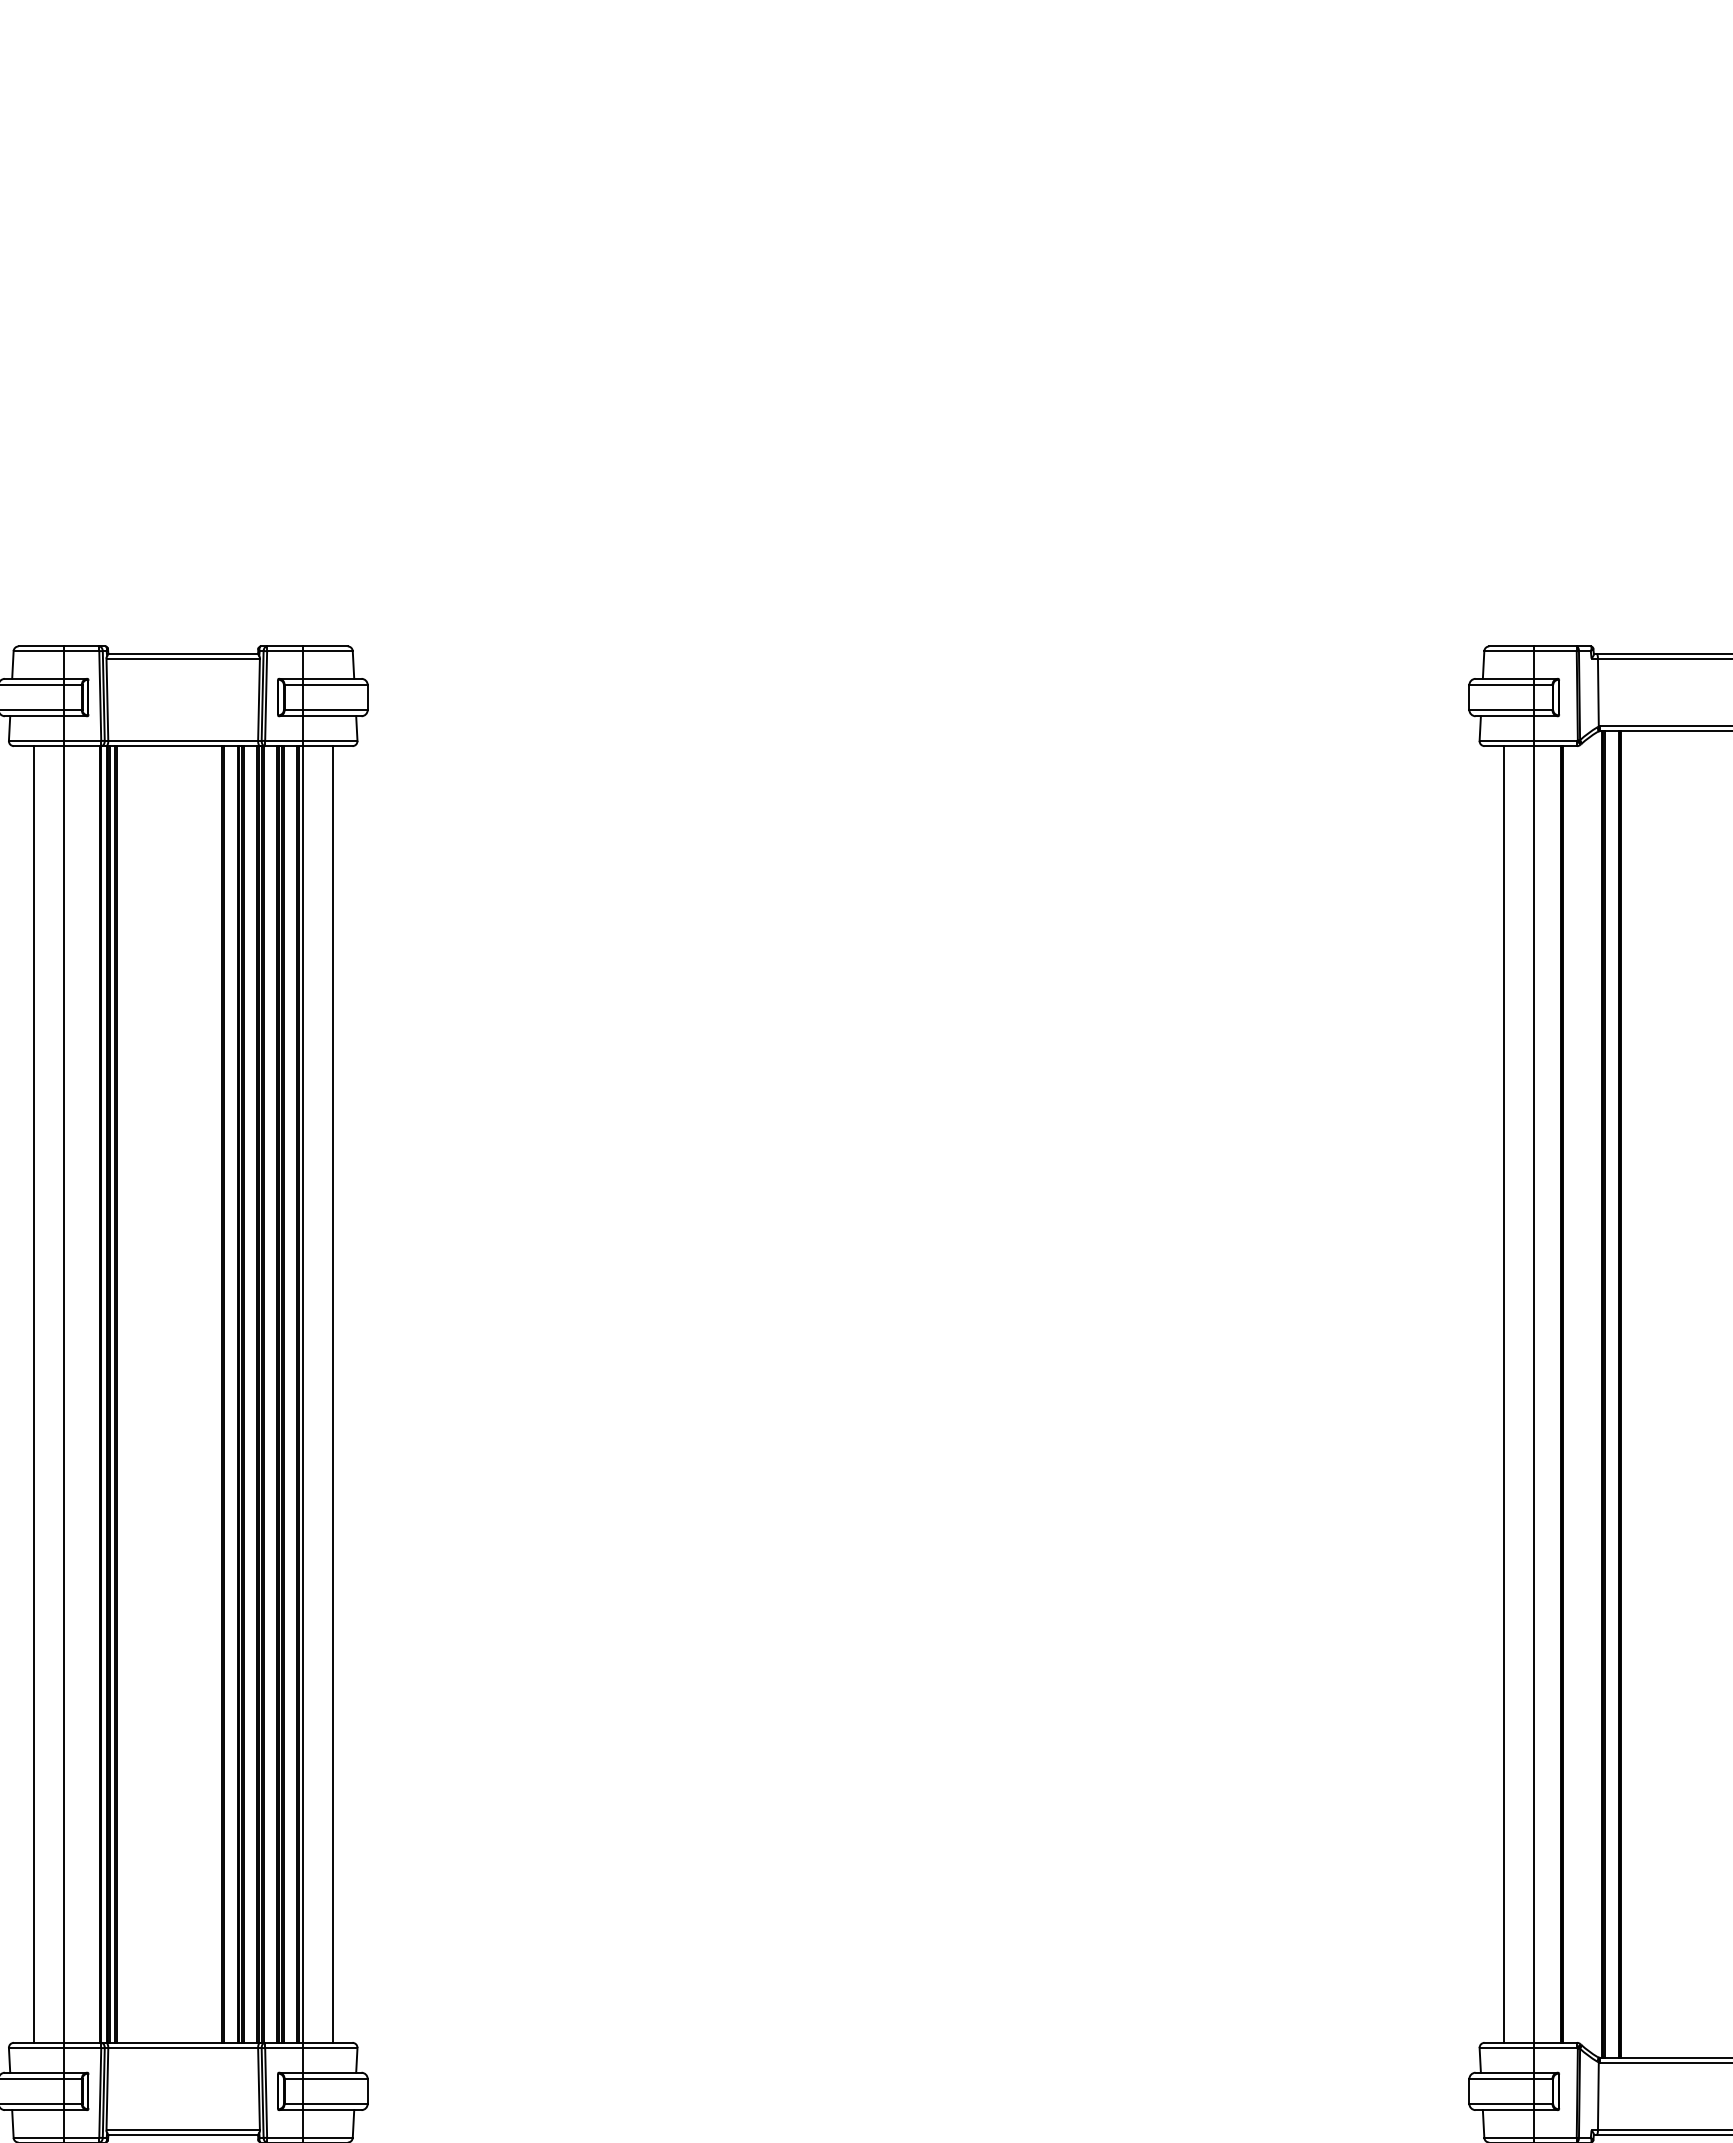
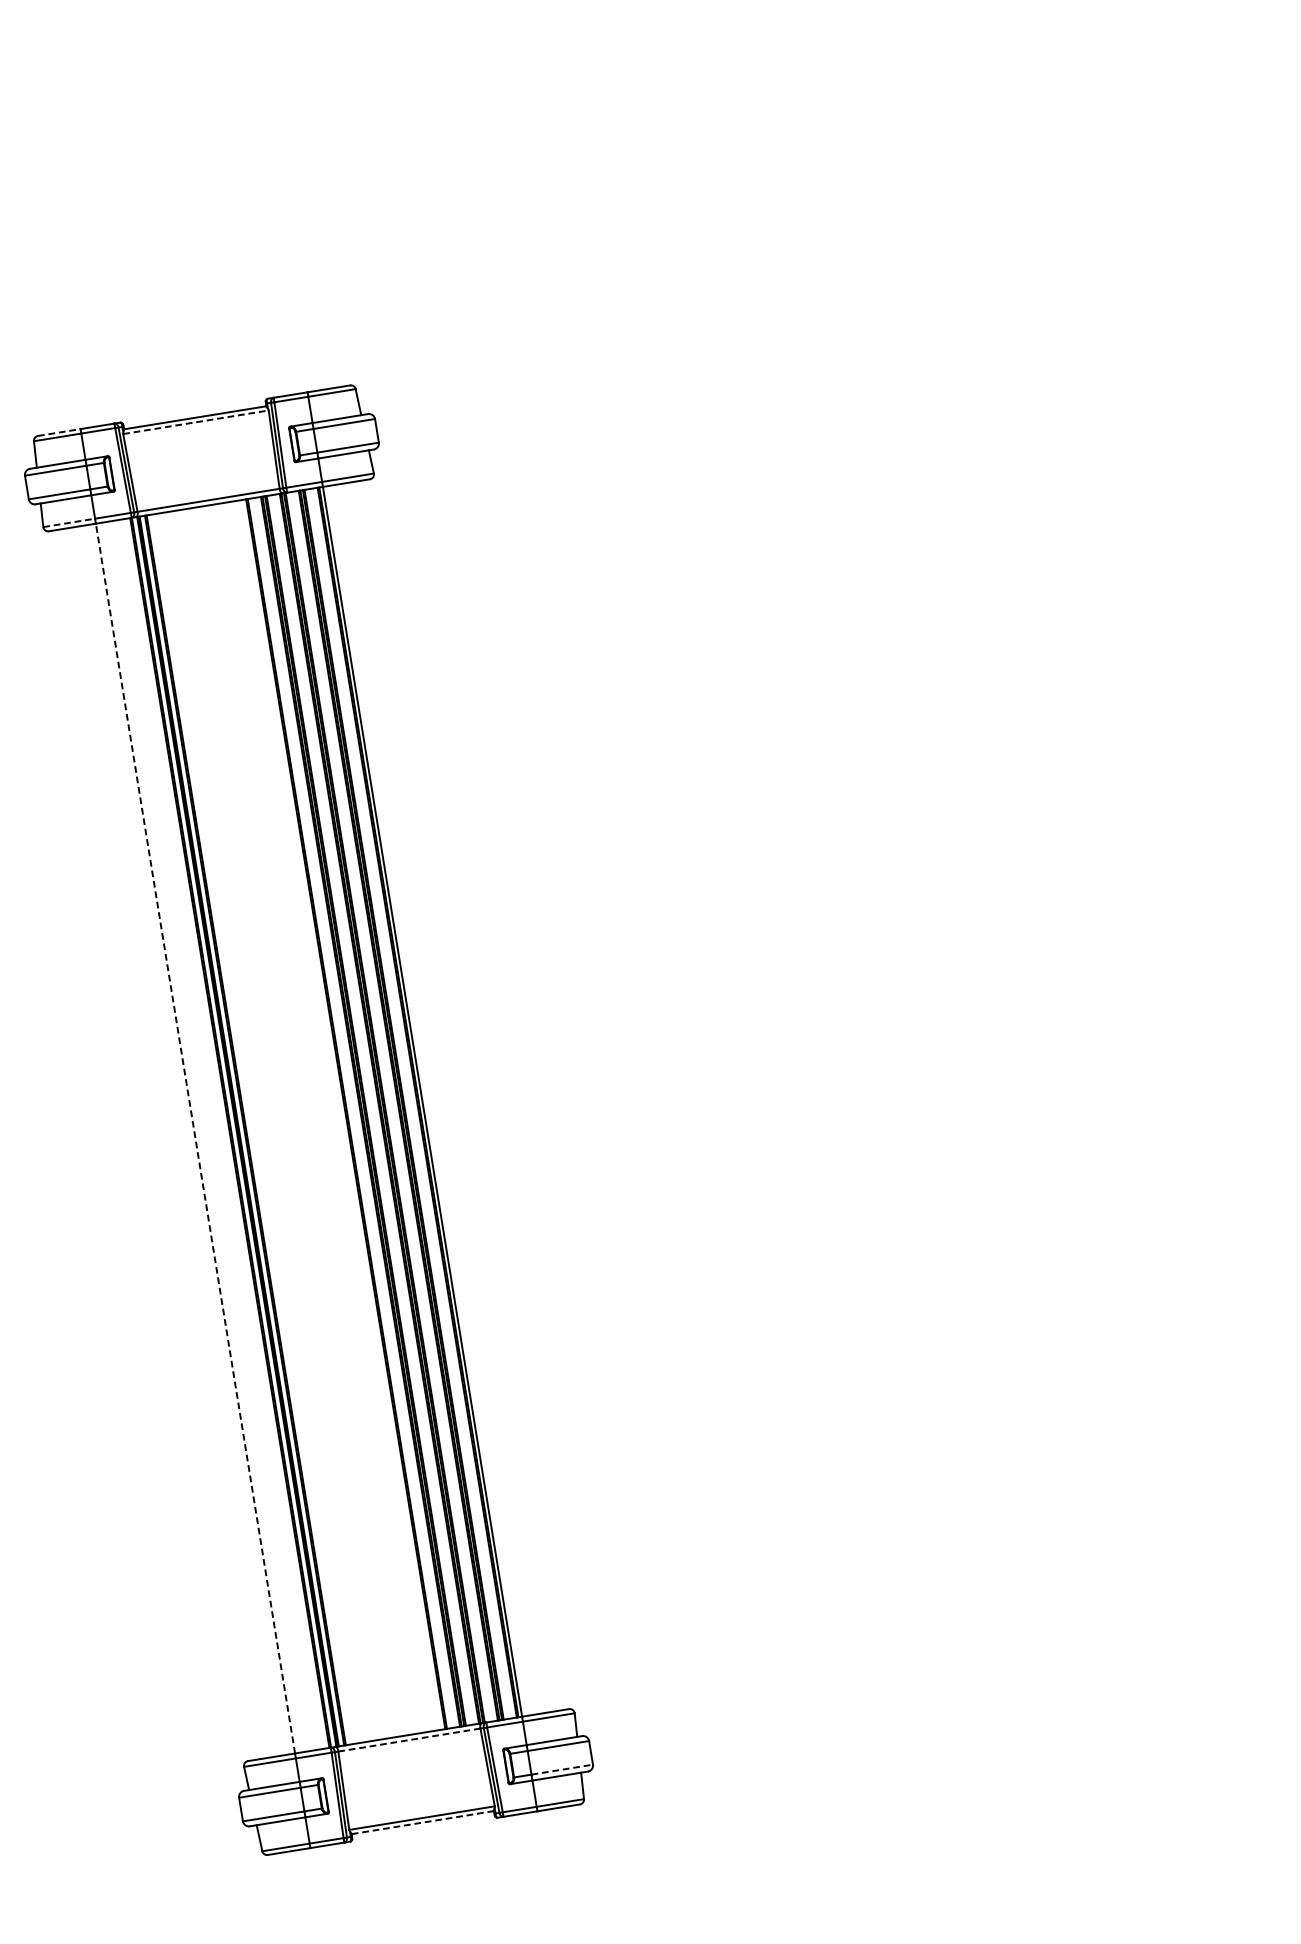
line: (41, 646) -> (59, 432), solid -> dashed
line: (183, 658) -> (196, 422), solid -> dashed
line: (36, 740) -> (69, 522), solid -> dashed
line: (63, 1393) -> (195, 1137), solid -> dashed
line: (33, 1394) -> (167, 1143), removed
line: (332, 1394) -> (450, 1097), removed
line: (183, 2048) -> (409, 1740), solid -> dashed
line: (335, 2103) -> (562, 1769), solid -> dashed
line: (183, 2135) -> (423, 1822), solid -> dashed

